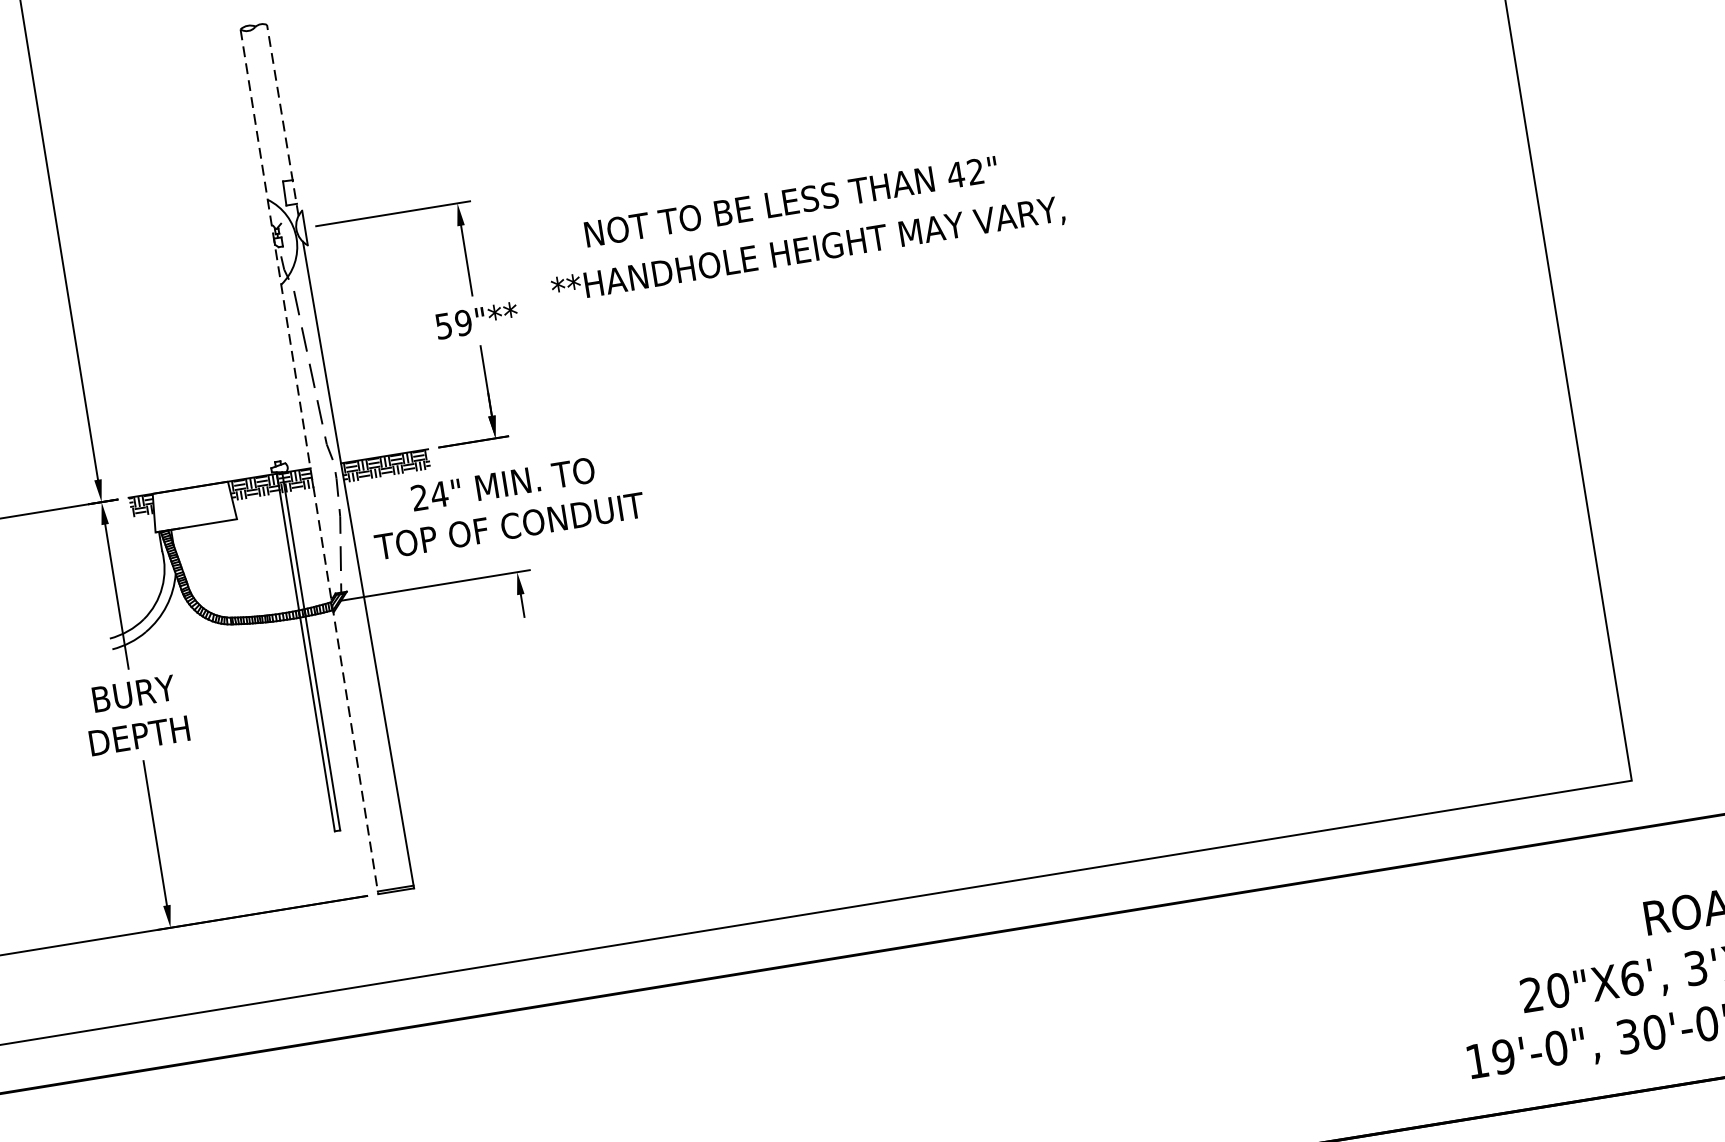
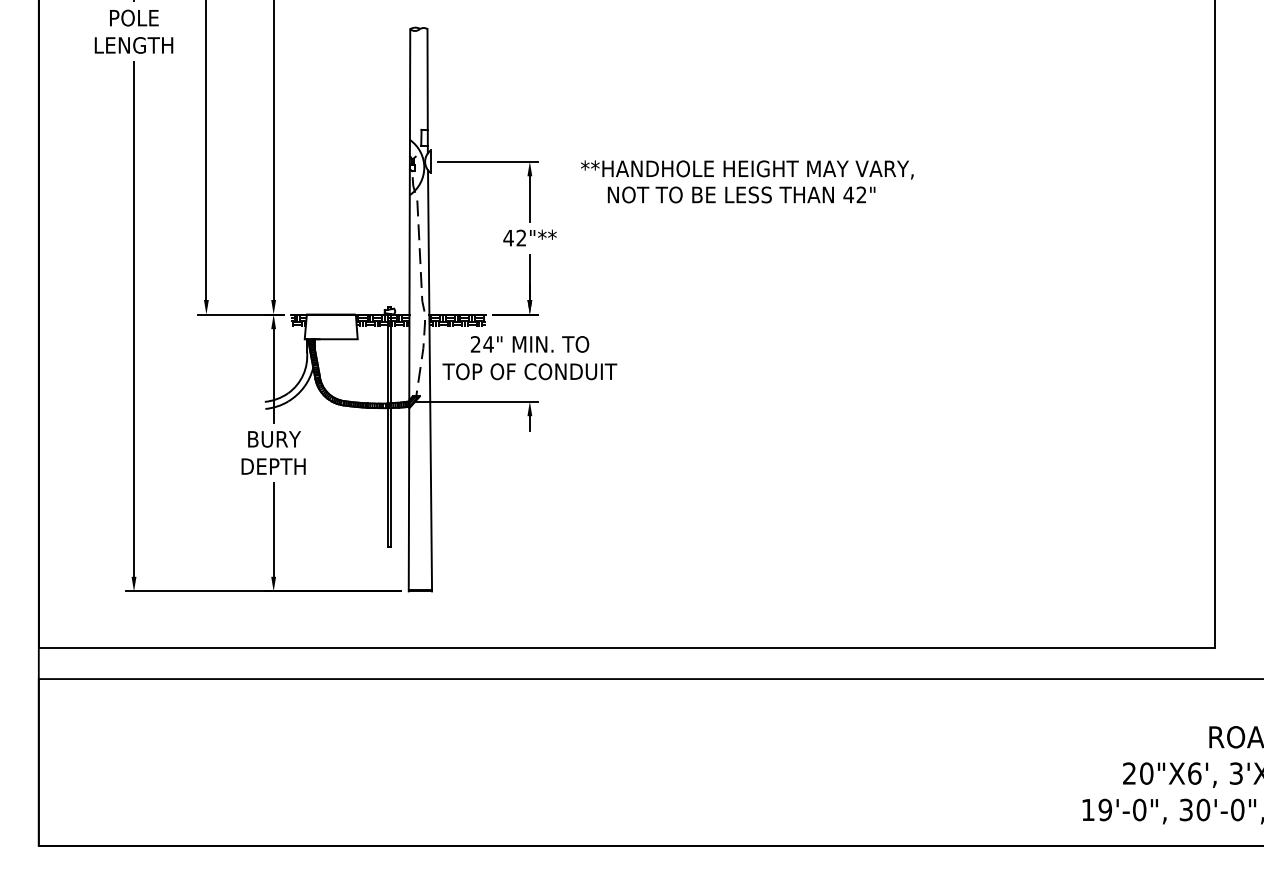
line: (282, 119) -> (427, 90), dashed -> solid
text: (808, 250) -> (747, 169), moved
text: (452, 323) -> (514, 237), 59"** -> 42"**
line: (309, 462) -> (409, 310), dashed -> solid

